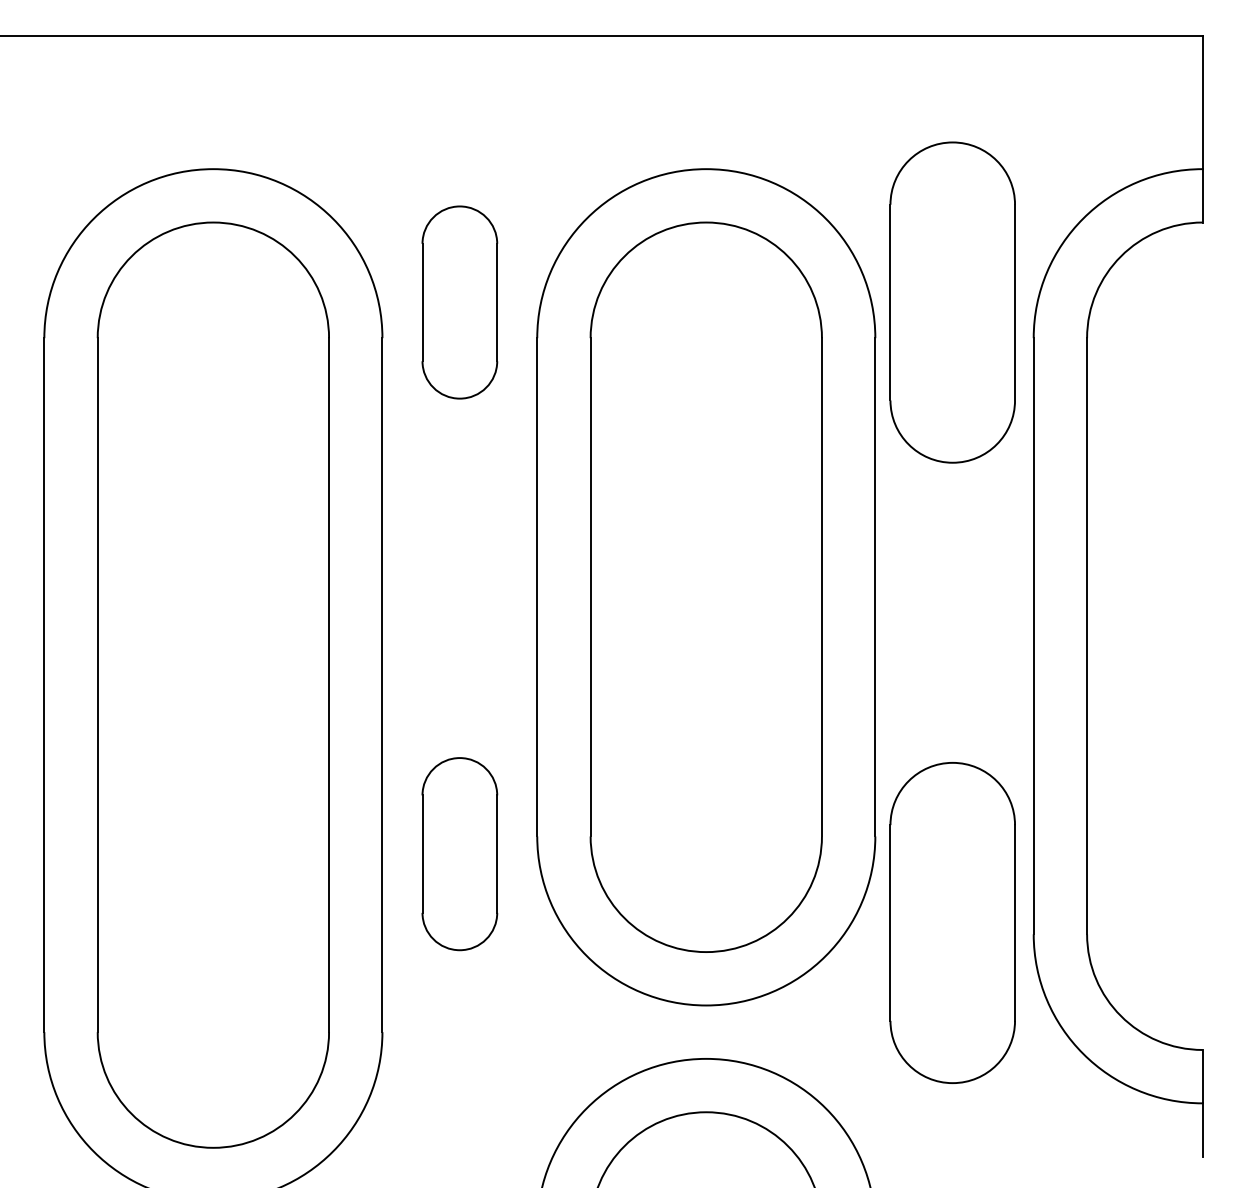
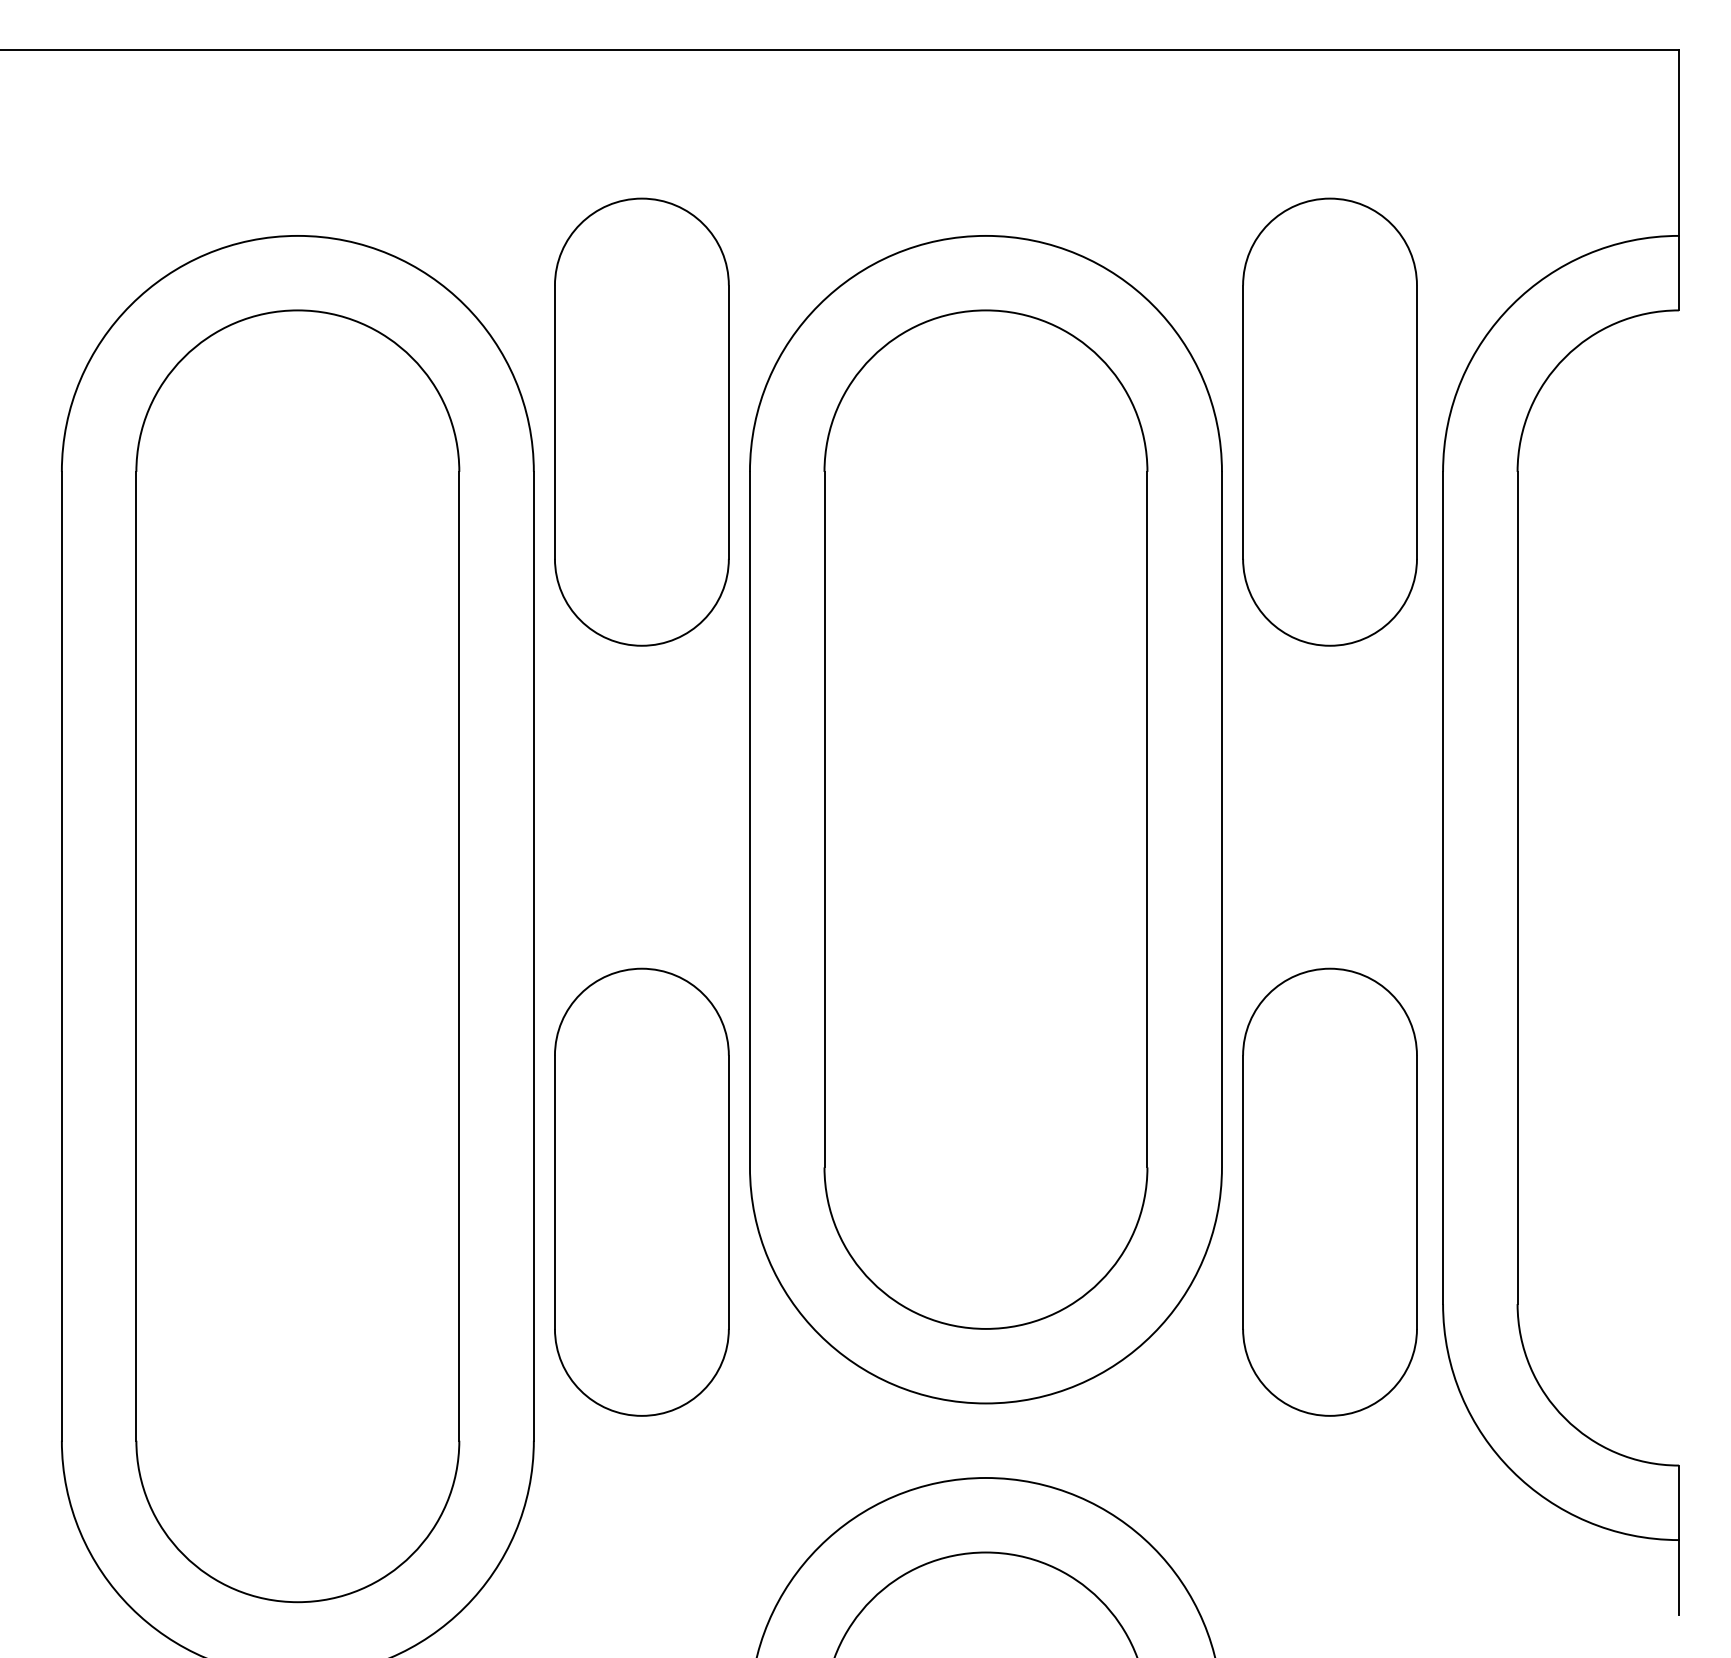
part: (459, 302) -> (641, 421), size x1.67
part: (459, 853) -> (641, 1191), size x1.67
part: (952, 922) -> (1329, 1191), moved

